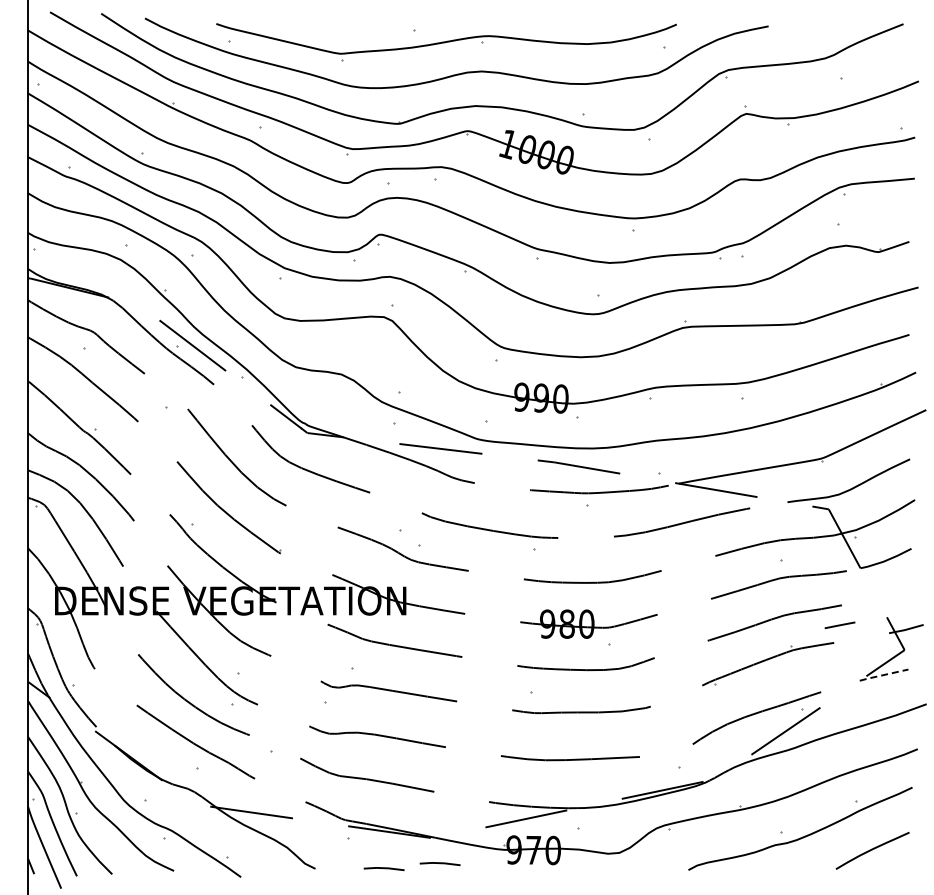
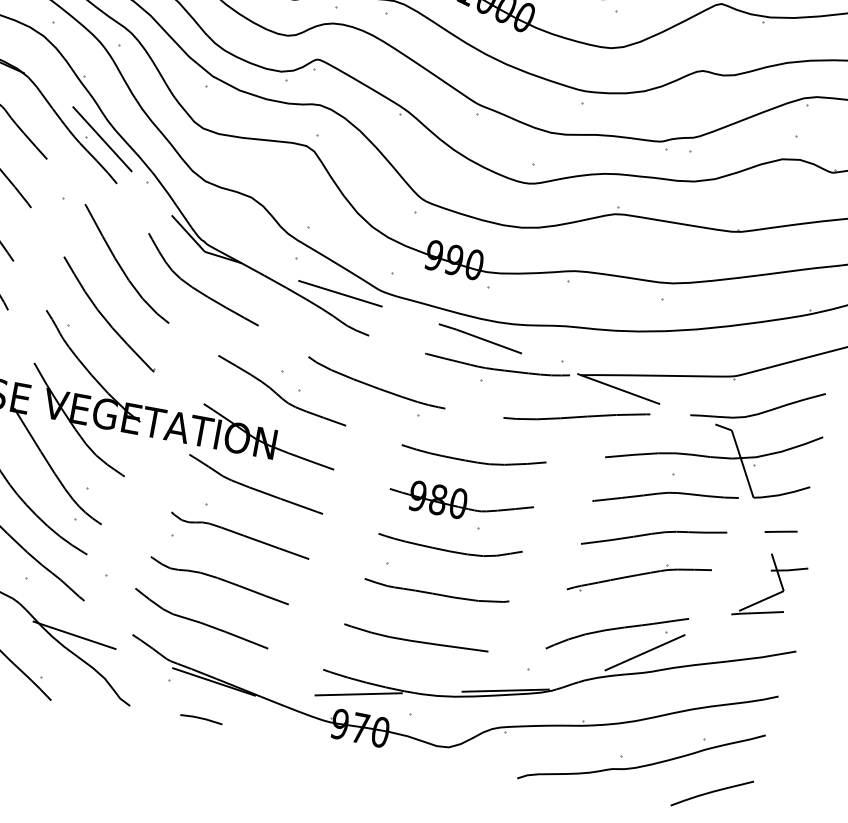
line: (839, 625) -> (780, 531), moved
line: (883, 675) -> (756, 613), dashed -> solid
line: (439, 864) -> (259, 725), removed

